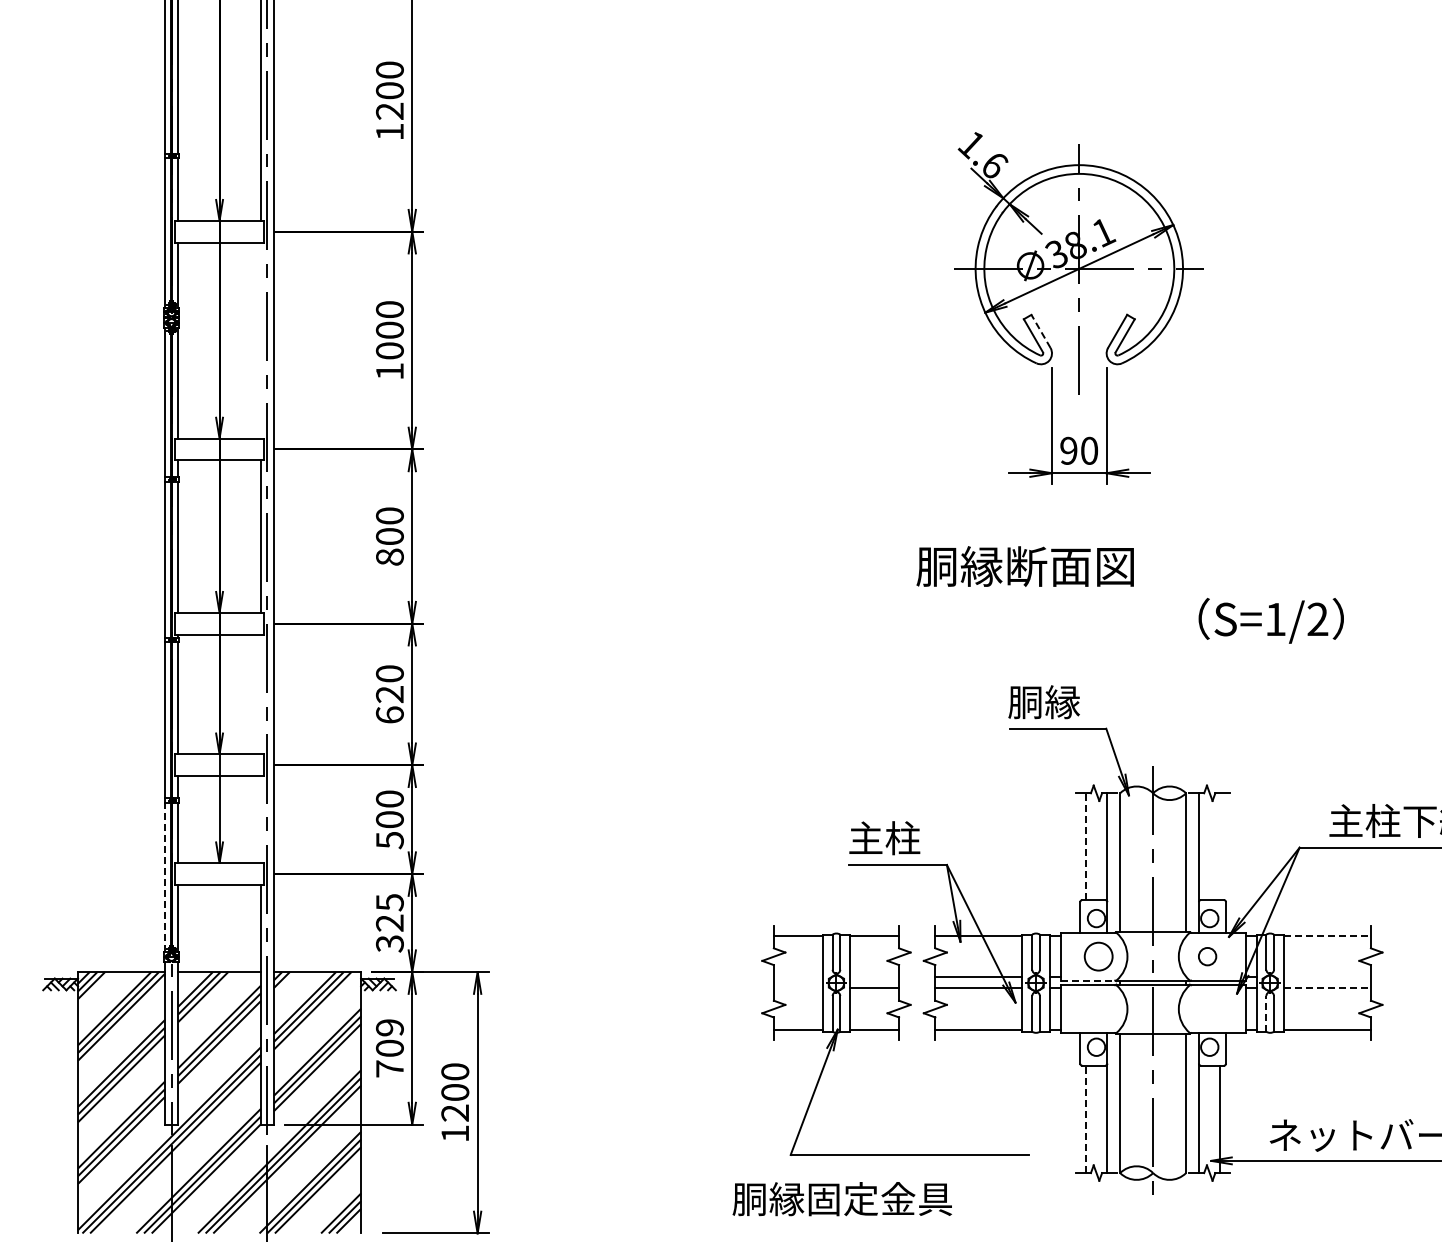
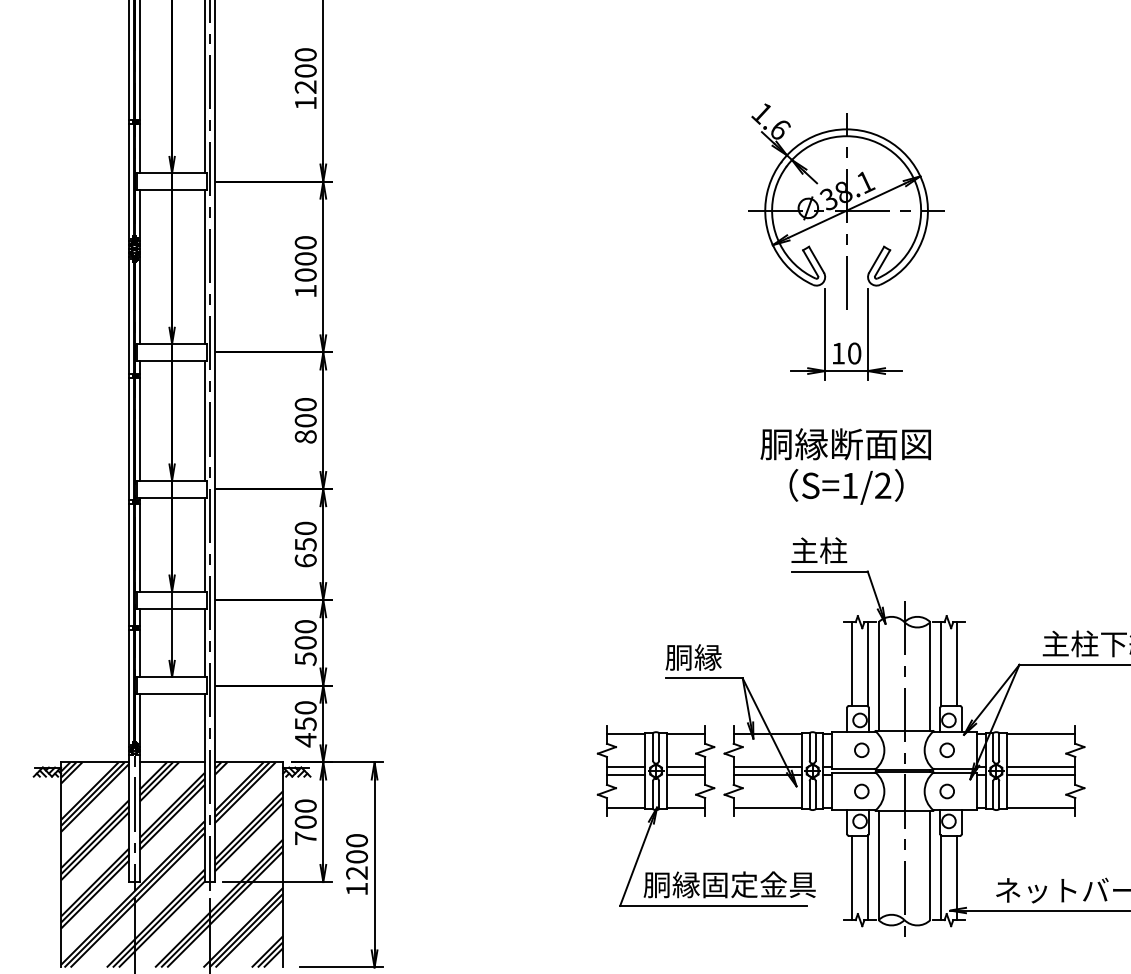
line: (1040, 331) -> (816, 259), dashed -> solid
line: (260, 340) -> (204, 266), added
text: (1068, 450) -> (838, 353), 90 -> 10
text: (1024, 566) -> (845, 444), moved
text: (1270, 620) -> (845, 486), moved
line: (260, 694) -> (204, 544), added
text: (389, 694) -> (305, 544), 620 -> 650
text: (1043, 702) -> (818, 550), 胴縁 -> 主柱
line: (260, 819) -> (204, 642), added
text: (884, 838) -> (693, 657), 主柱 -> 胴縁
line: (1086, 846) -> (852, 663), dashed -> solid
line: (1220, 846) -> (957, 663), added
line: (165, 877) -> (129, 688), dashed -> solid
text: (389, 923) -> (305, 724), 325 -> 450
line: (1327, 935) -> (1041, 733), dashed -> solid
circle: (1098, 956) -> (861, 750), size x0.62
line: (797, 977) -> (625, 766), added
line: (874, 977) -> (685, 766), added
line: (1326, 977) -> (1040, 766), added
line: (1088, 980) -> (853, 769), dashed -> solid
line: (797, 988) -> (625, 775), added
line: (1327, 988) -> (1041, 775), dashed -> solid
circle: (1098, 1008) -> (861, 790), added
circle: (1207, 1008) -> (947, 790), added
line: (1266, 1013) -> (993, 794), dashed -> solid
text: (389, 1027) -> (305, 805), 709 -> 700
line: (1086, 1119) -> (852, 878), dashed -> solid
text: (841, 1199) -> (729, 885), moved

